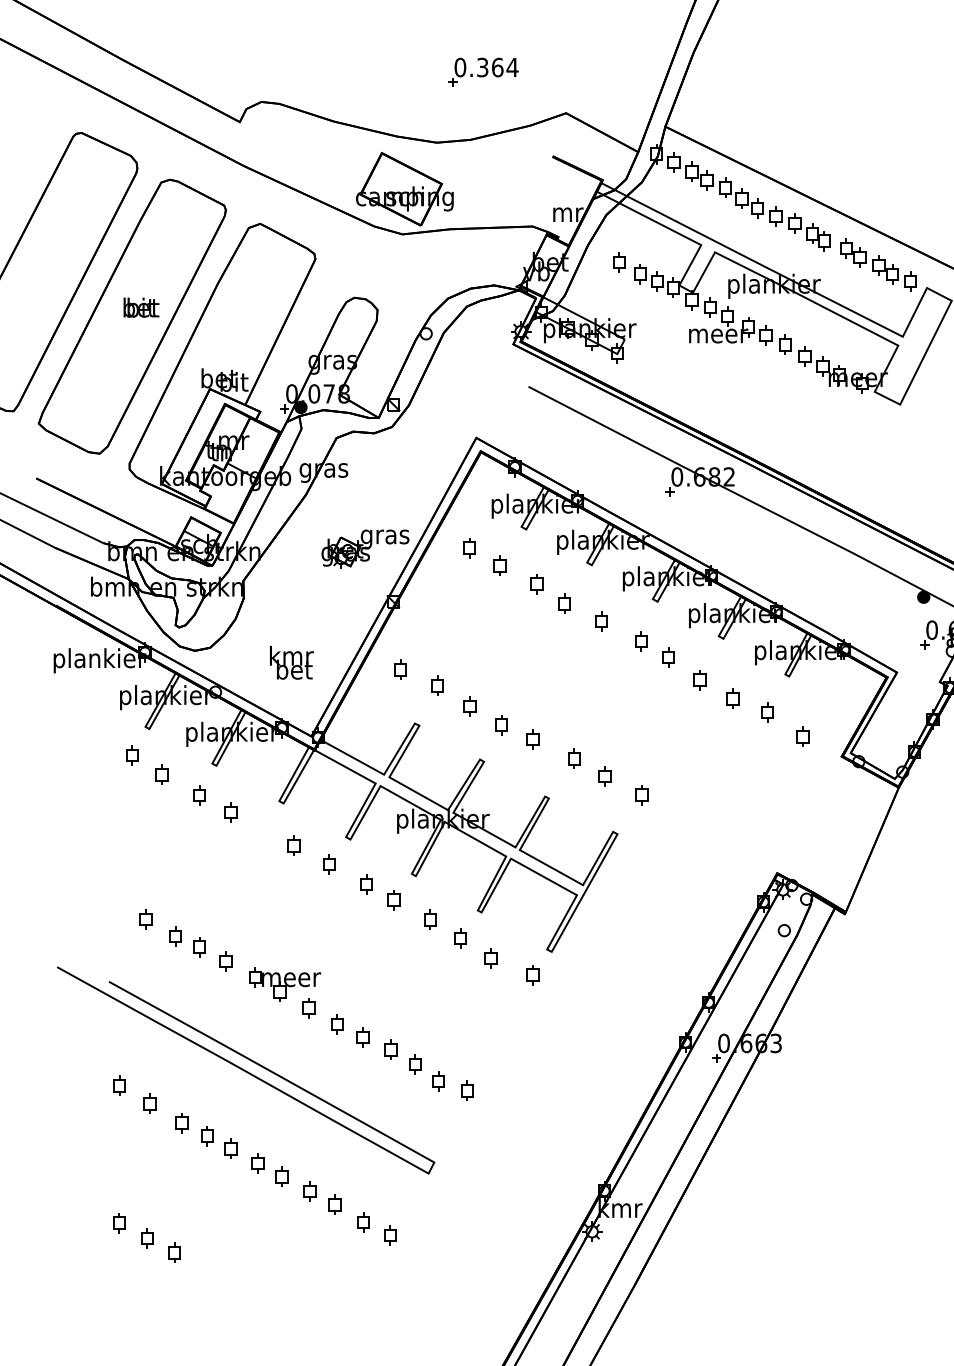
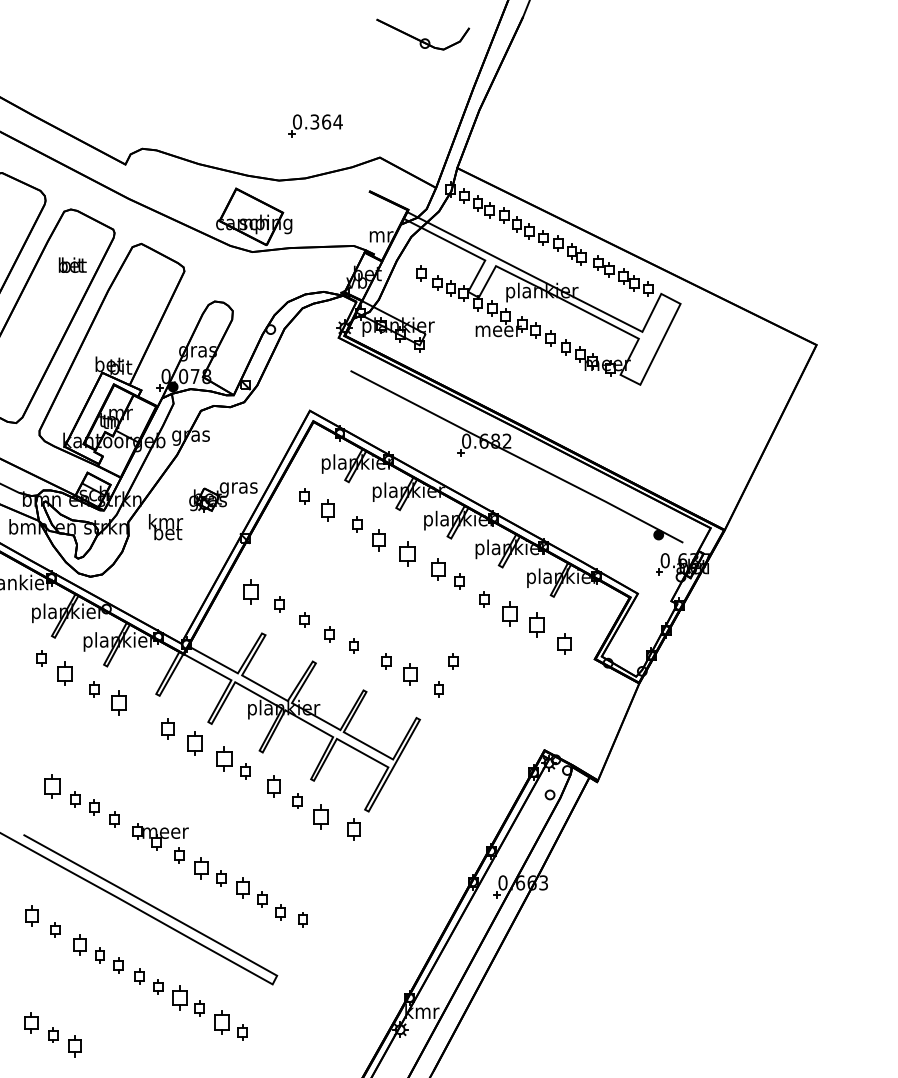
text: (141, 306) -> (72, 264), moved
part: (500, 565) -> (328, 510), size x1.4
part: (564, 604) -> (378, 540), size x1.4
part: (601, 620) -> (407, 553), size x1.6
part: (641, 641) -> (438, 569), size x1.4
text: (292, 663) -> (166, 527), moved
part: (400, 669) -> (250, 591), size x1.6
part: (732, 699) -> (509, 614), size x1.6
part: (766, 712) -> (536, 624), size x1.6
part: (802, 736) -> (564, 643), size x1.4
part: (660, 759) -> (453, 661), added
part: (161, 774) -> (64, 673), size x1.6
part: (605, 776) -> (410, 674), size x1.4
part: (230, 812) -> (118, 702), size x1.6
part: (293, 845) -> (167, 728), size x1.4
part: (329, 864) -> (195, 743), size x1.6
part: (366, 885) -> (224, 759), size x1.6
part: (146, 919) -> (52, 786), size x1.6
part: (429, 919) -> (273, 786), size x1.4
part: (491, 958) -> (321, 816), size x1.6
part: (532, 974) -> (353, 829), size x1.4
part: (337, 1024) -> (201, 868), size x1.4
part: (391, 1049) -> (243, 887), size x1.4
part: (119, 1085) -> (31, 915), size x1.4
part: (182, 1122) -> (80, 944), size x1.4
part: (309, 1191) -> (179, 998), size x1.6
part: (119, 1222) -> (31, 1022), size x1.4
part: (362, 1222) -> (221, 1022), size x1.6
part: (174, 1253) -> (74, 1046), size x1.4

